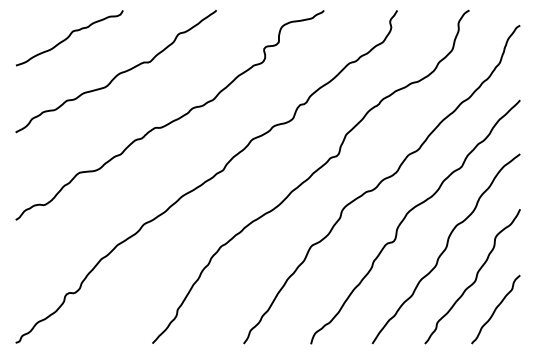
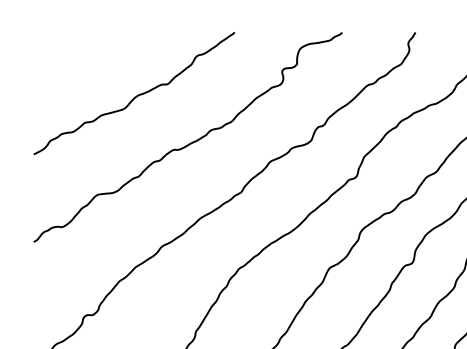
curve: (69, 37) -> (87, 59), removed

